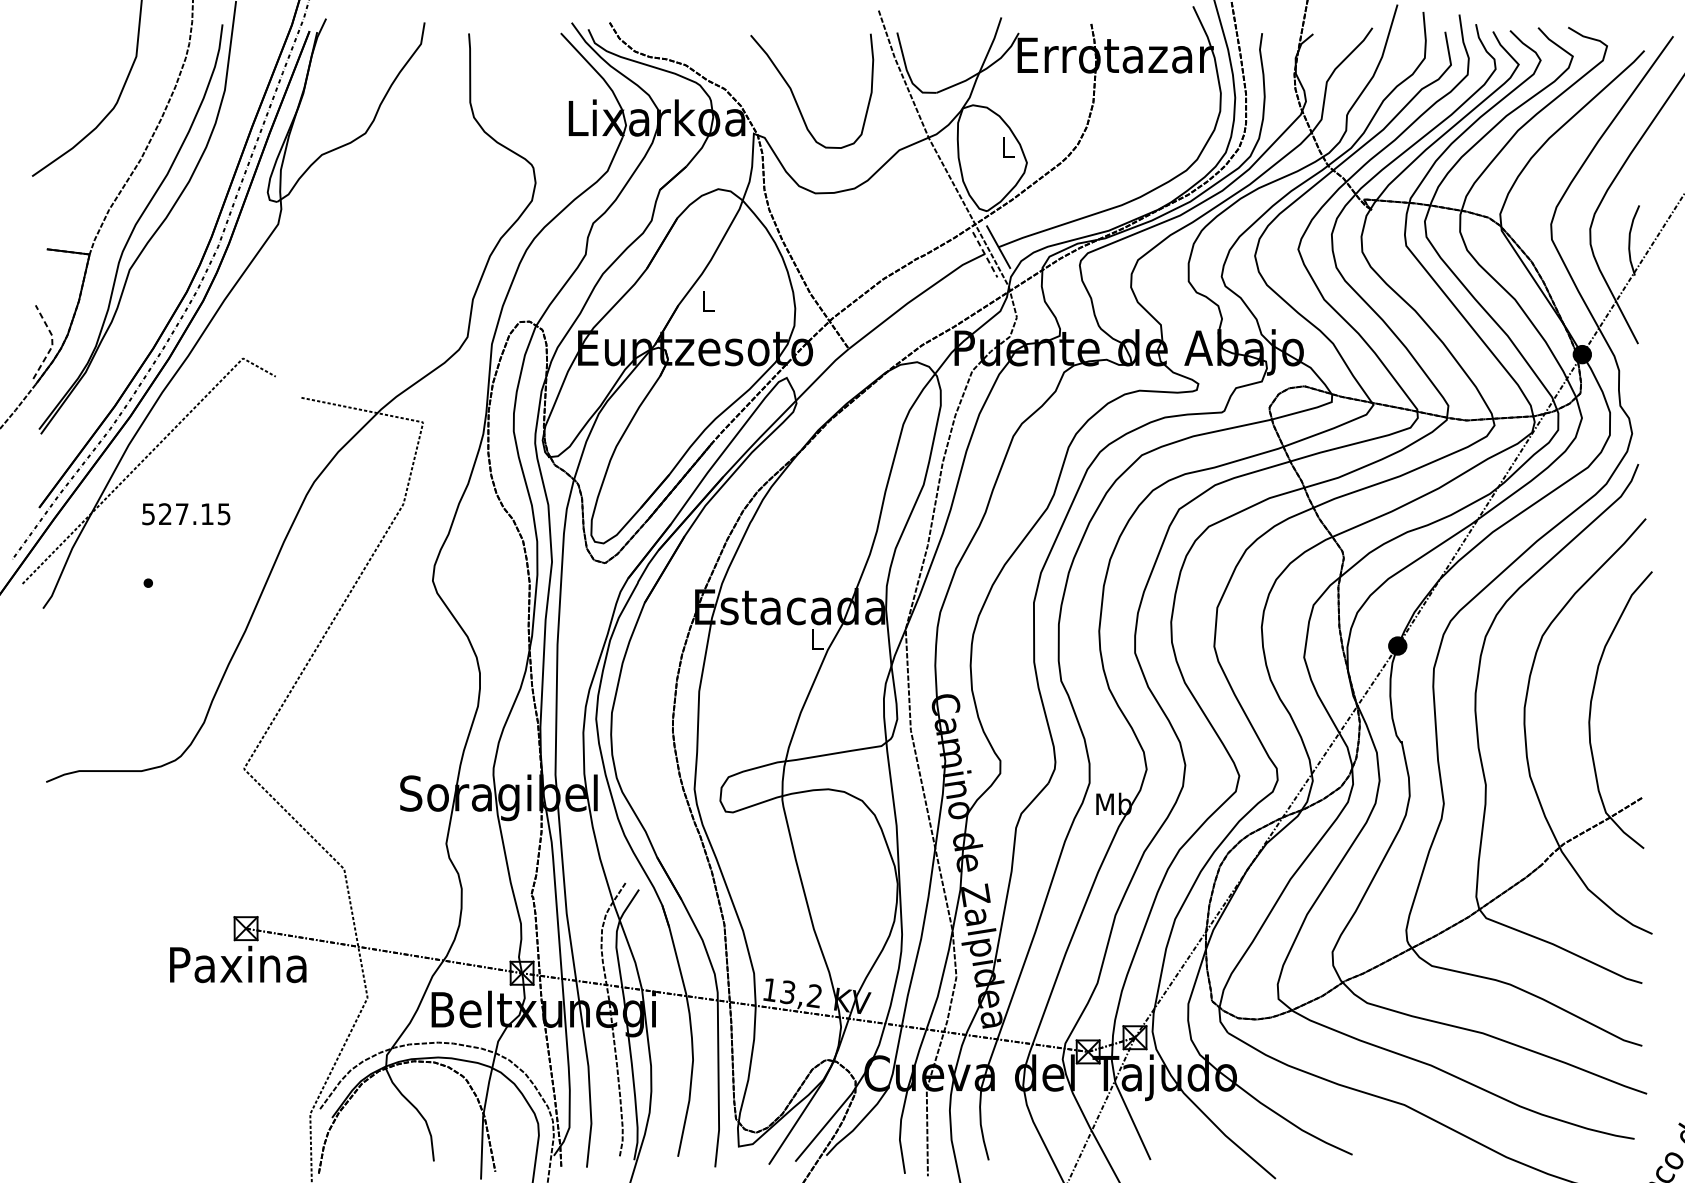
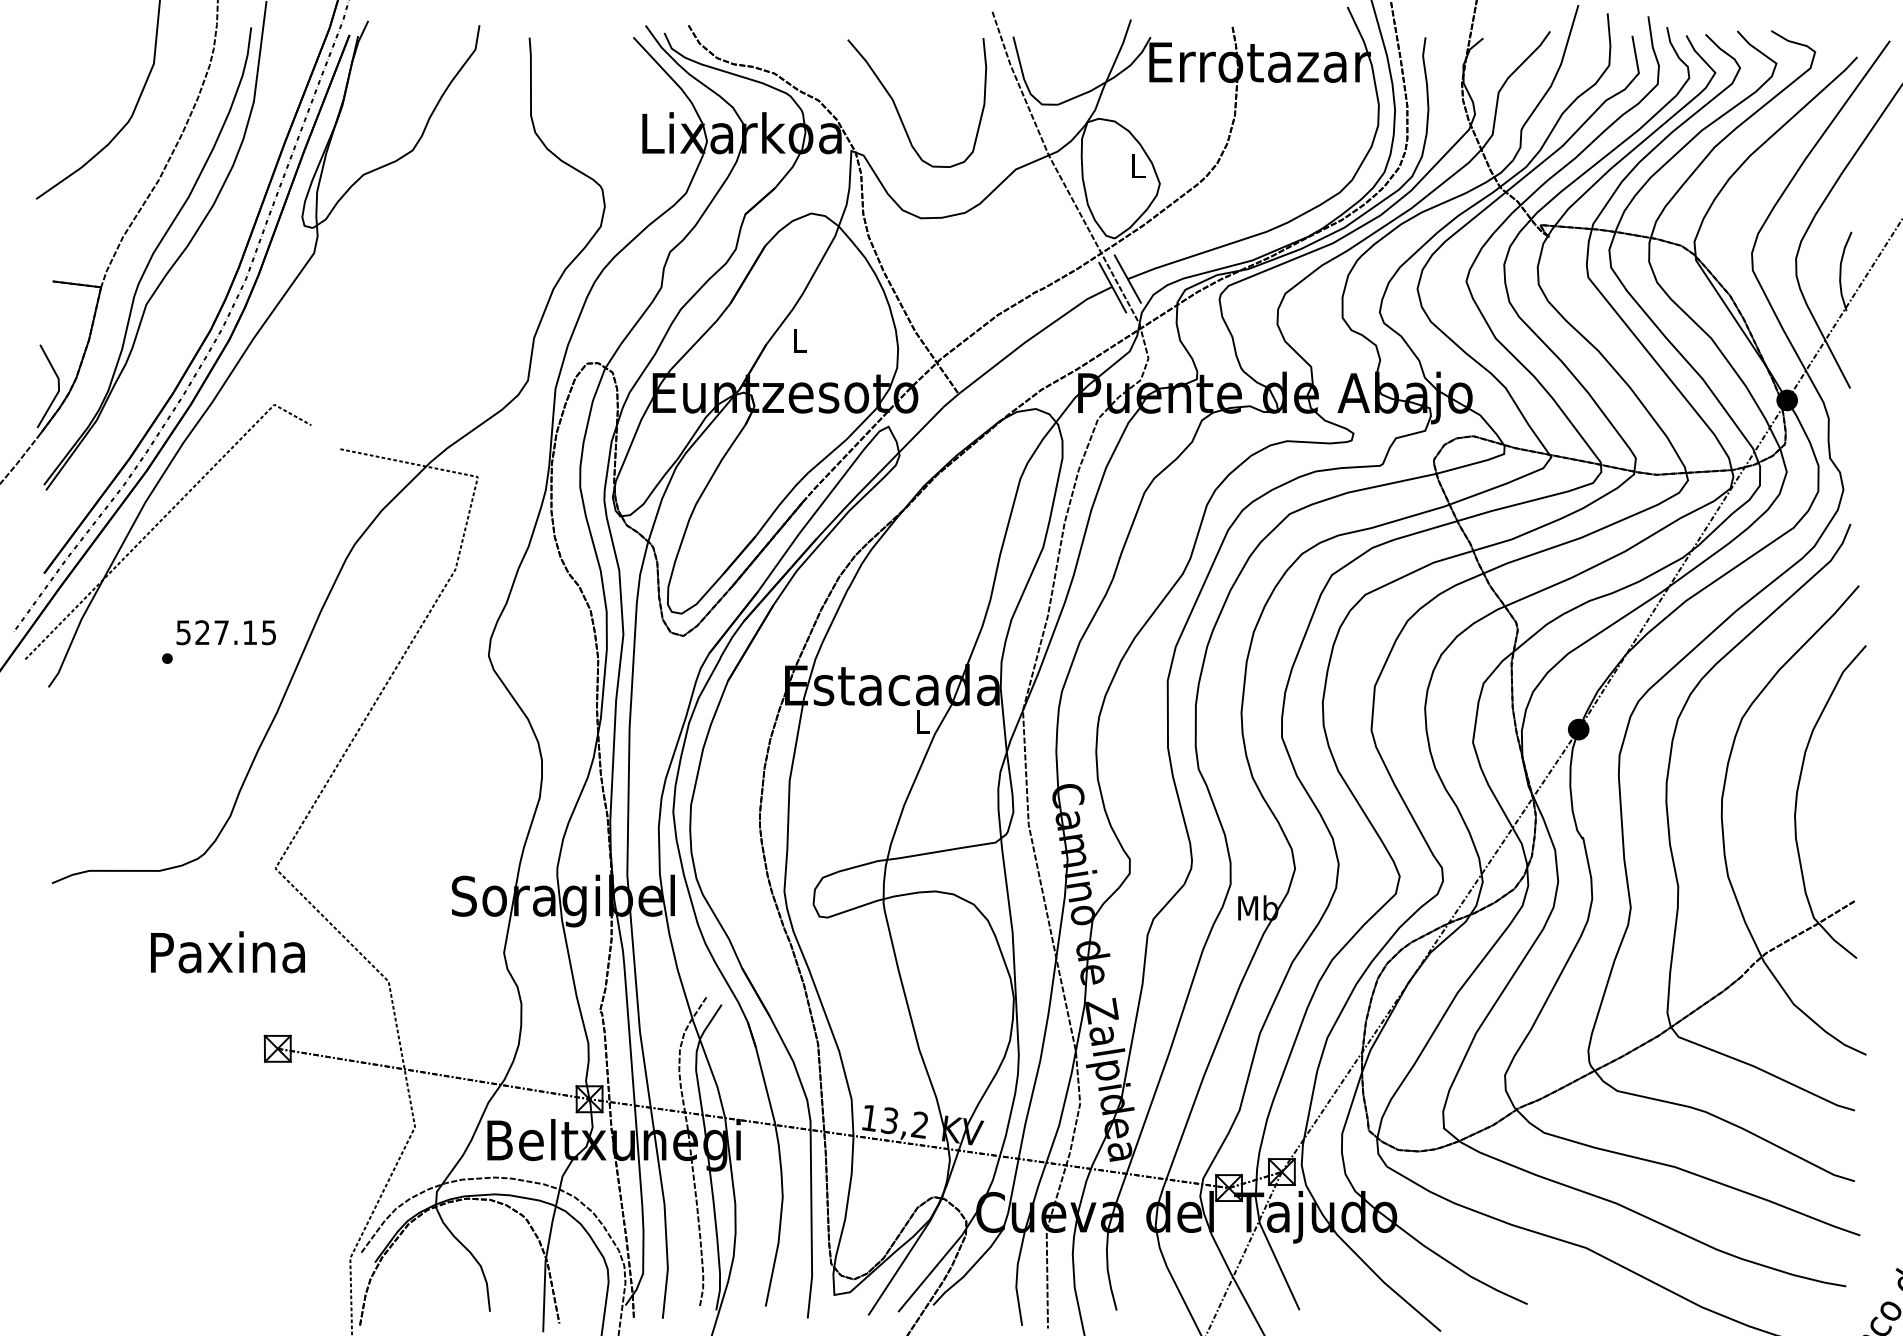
line: (985, 255) -> (1112, 288), dashed -> solid
line: (51, 342) -> (58, 386), dashed -> solid
text: (185, 514) -> (225, 632), moved
text: (237, 964) -> (227, 952), moved

